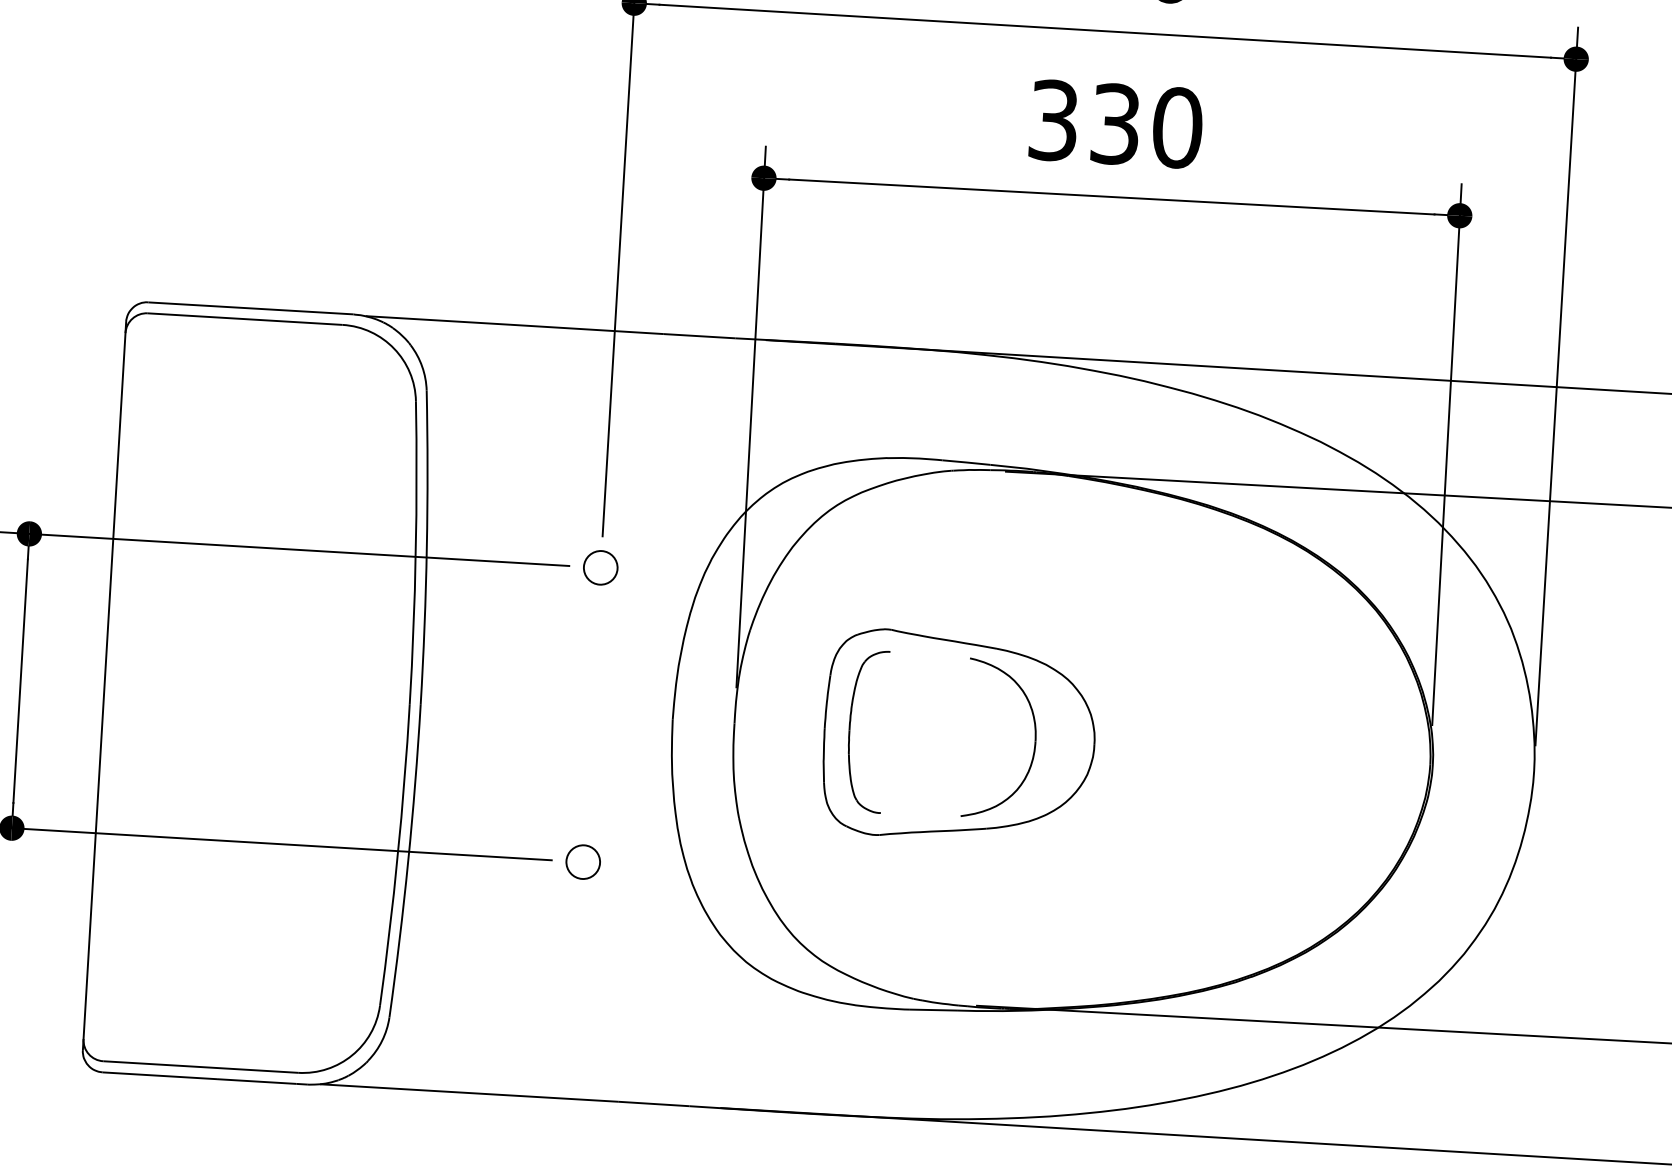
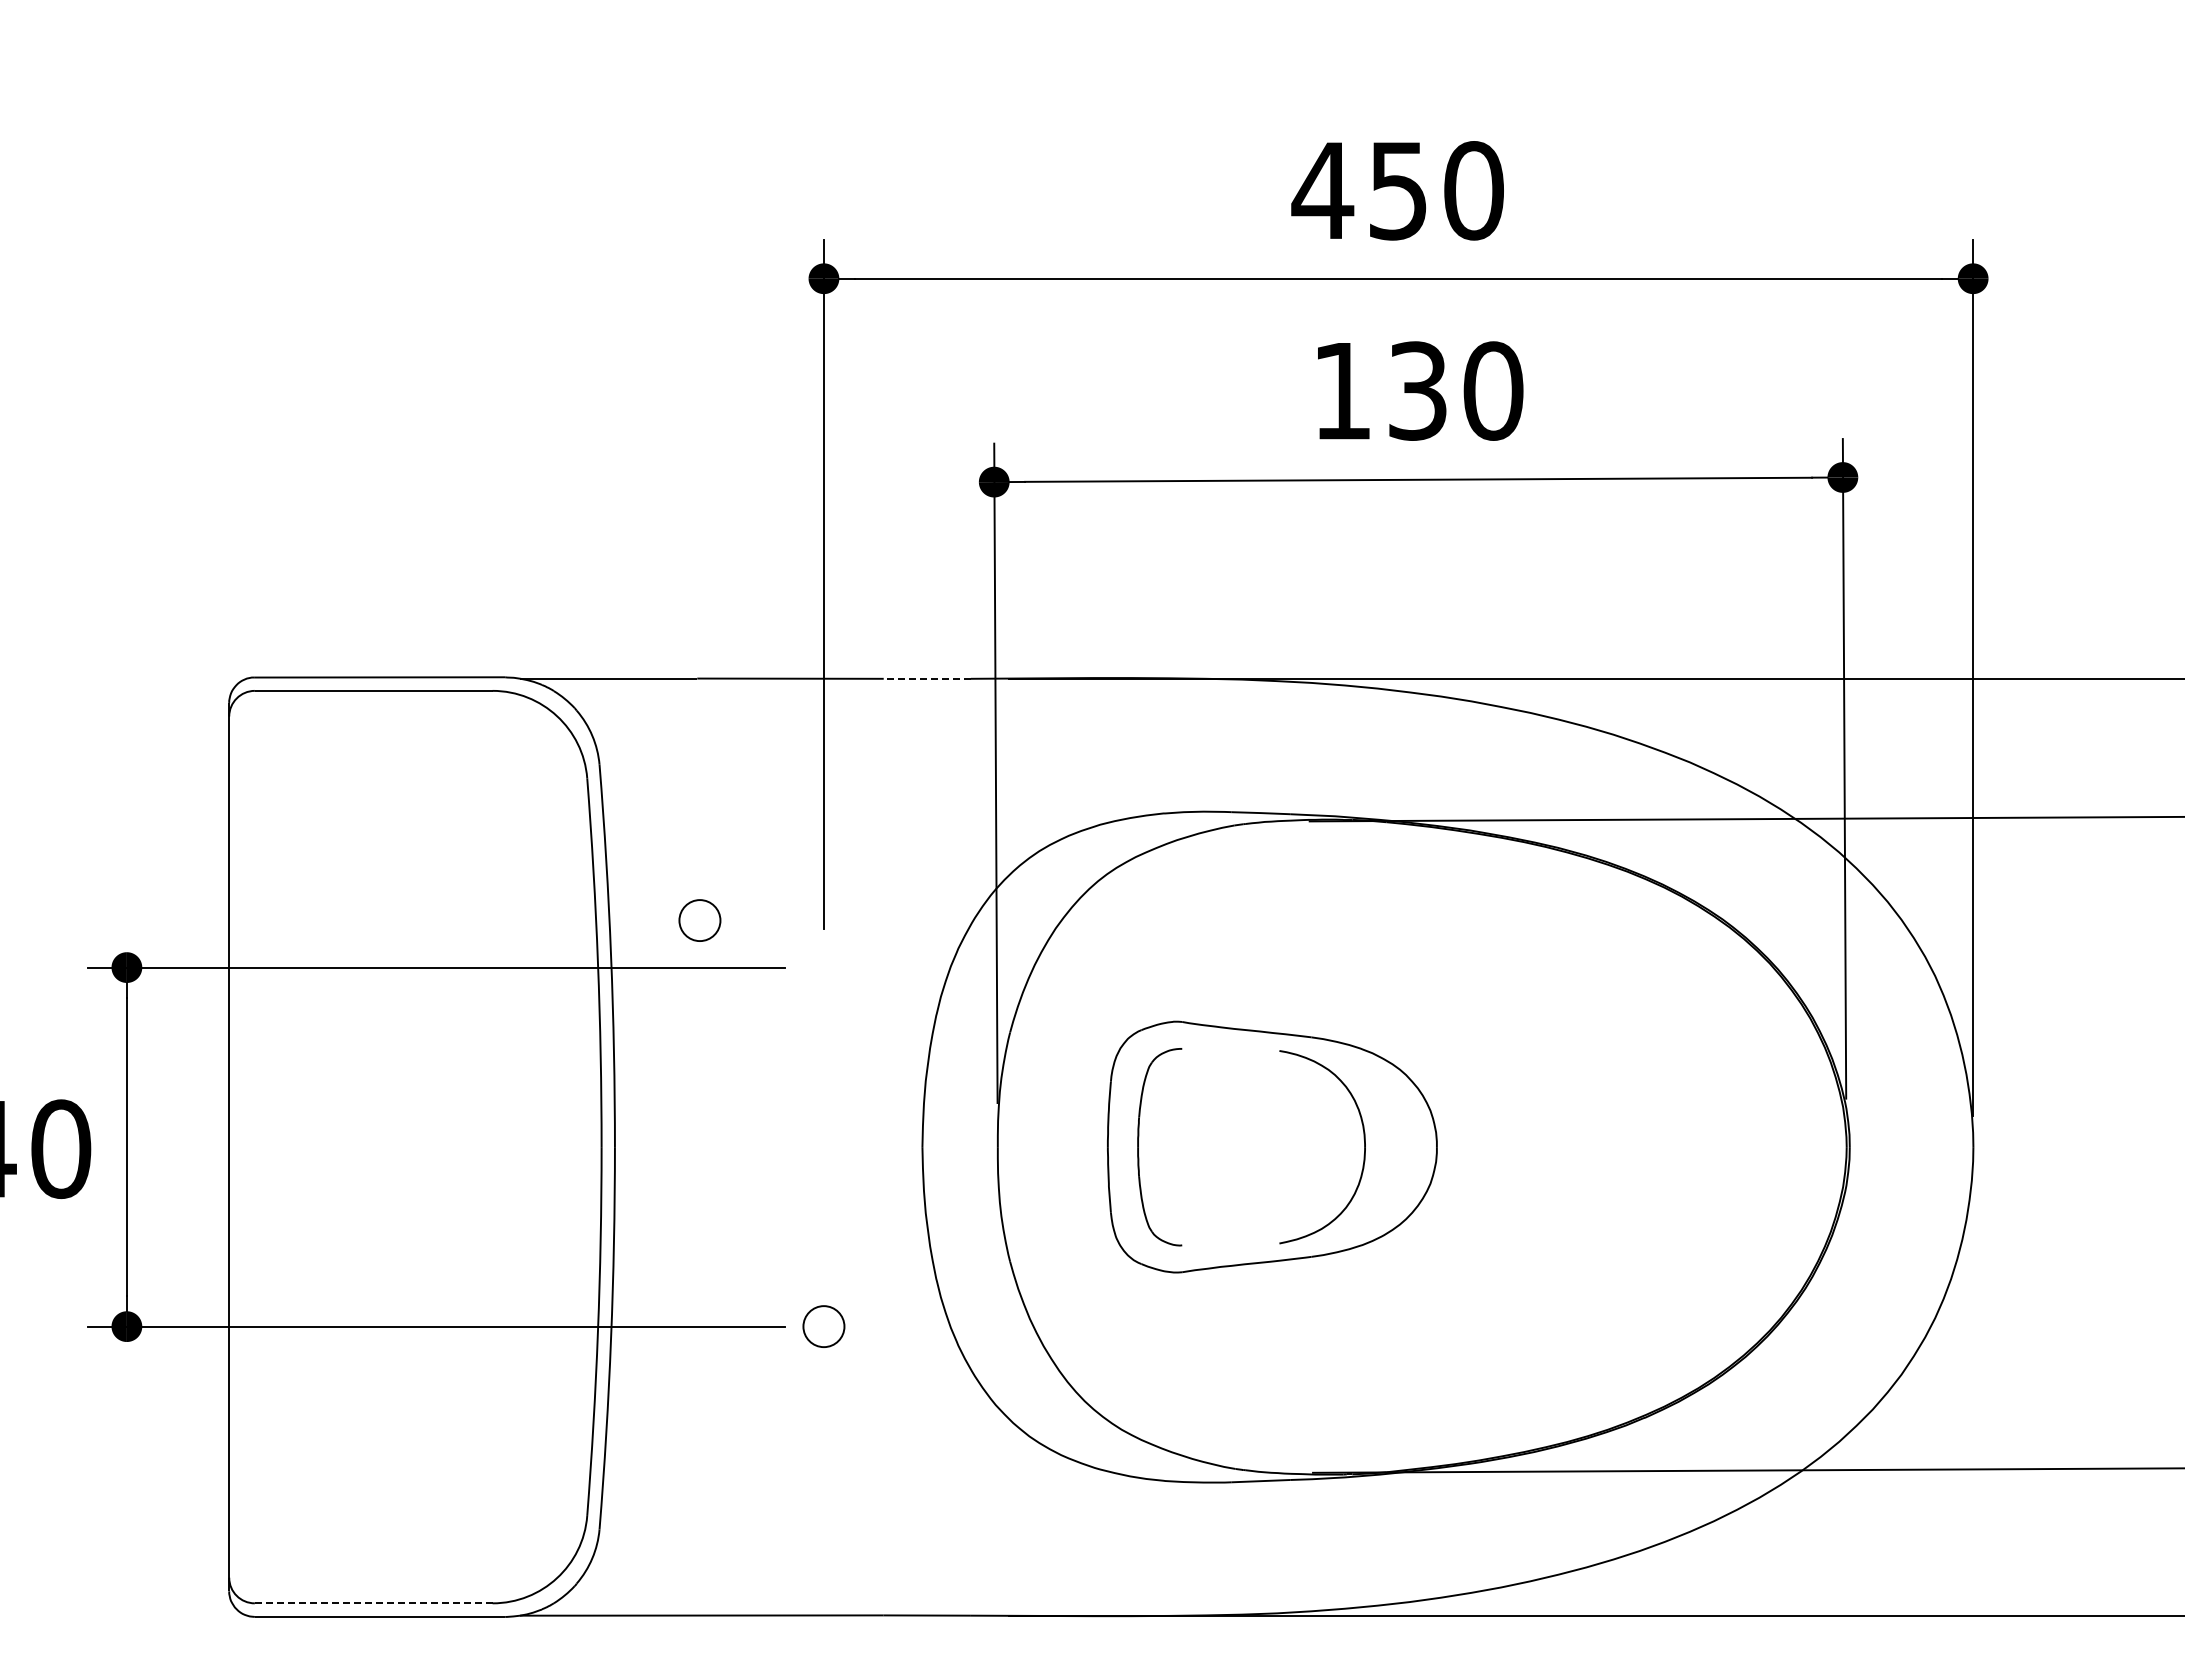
text: (1053, 120) -> (1342, 390), 330 -> 130
line: (699, 335) -> (927, 678), solid -> dashed
part: (600, 567) -> (699, 920), moved
line: (200, 1067) -> (373, 1603), solid -> dashed

